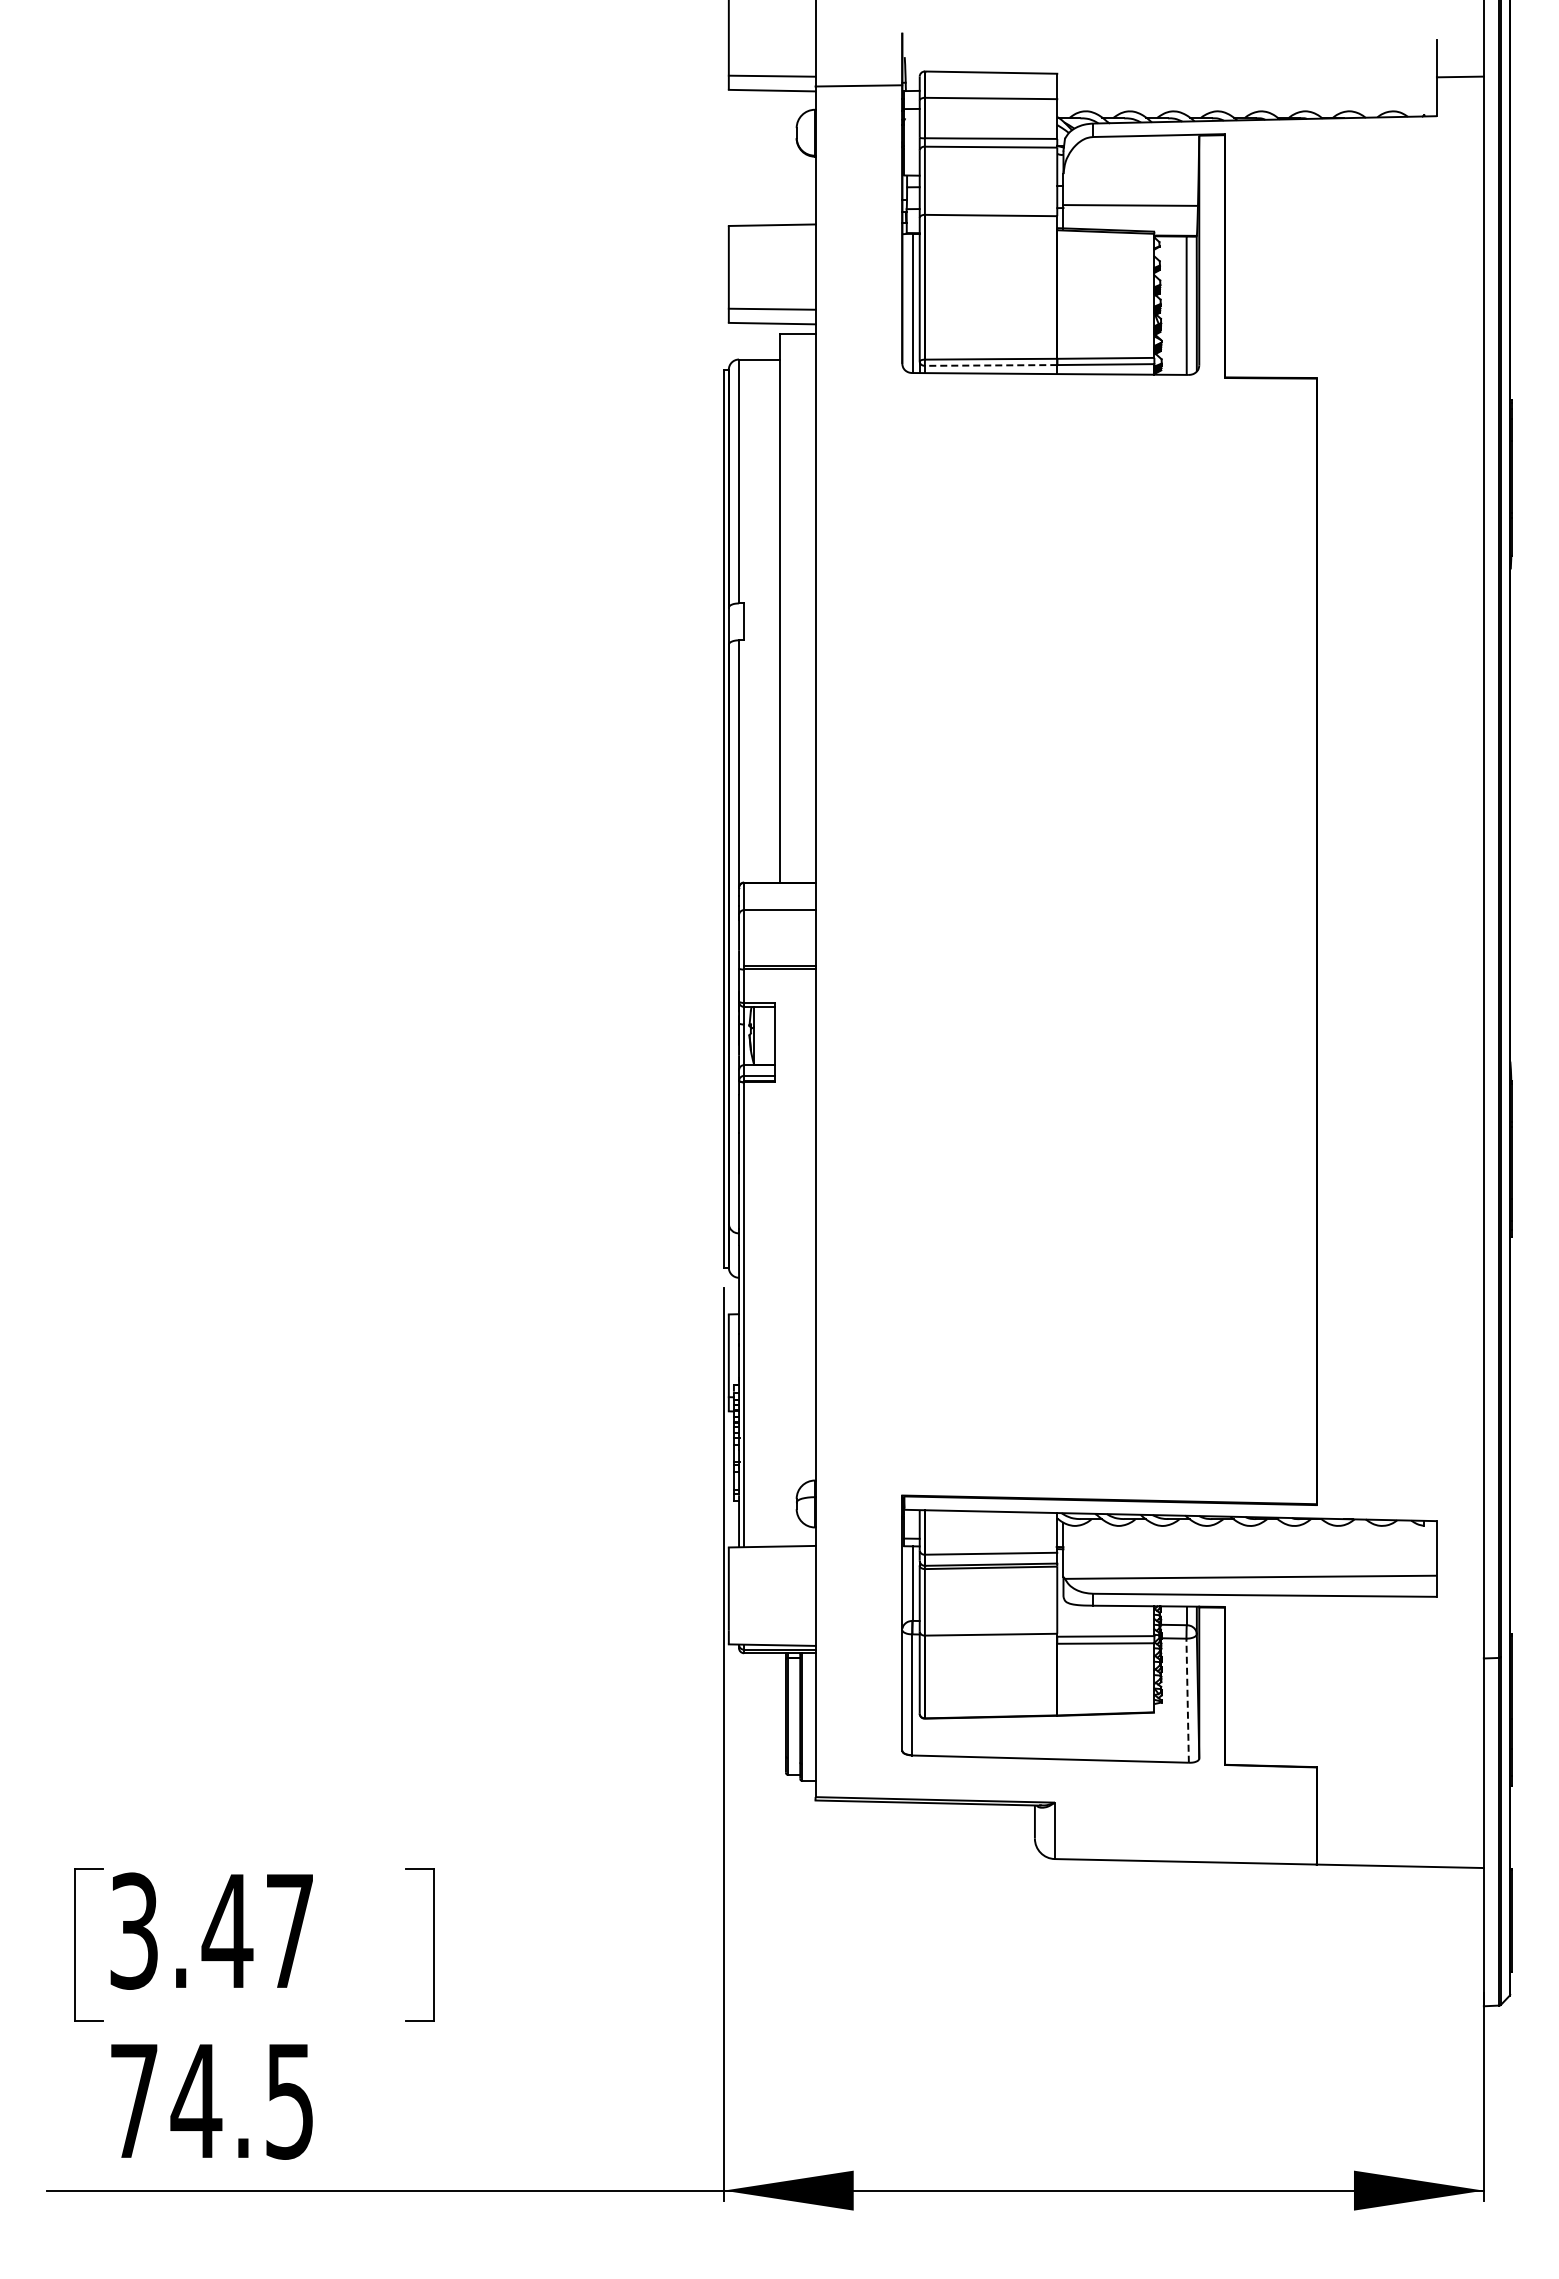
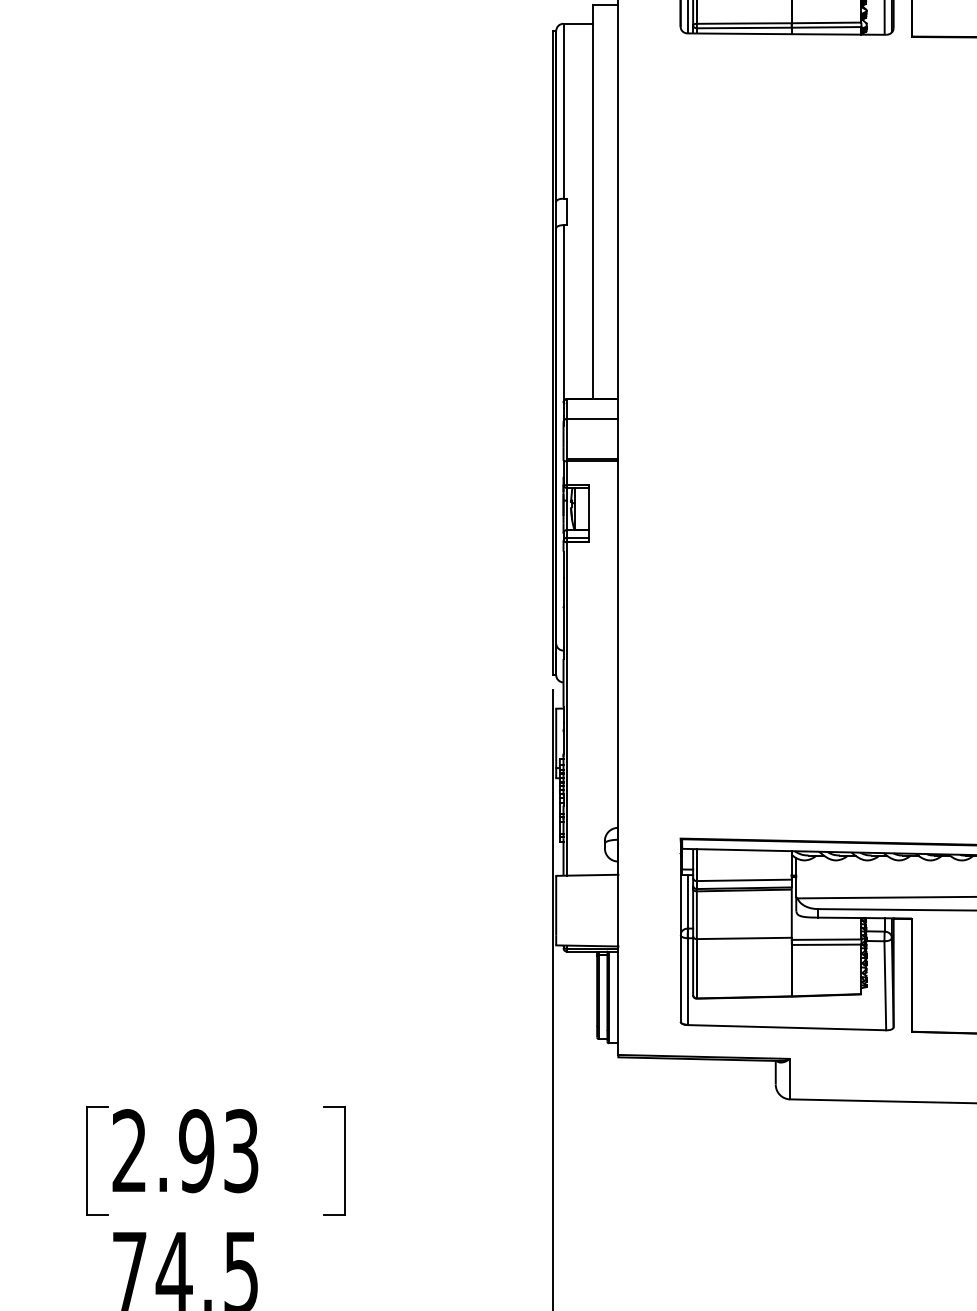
line: (990, 365) -> (743, 28), dashed -> solid
line: (1187, 1700) -> (885, 985), dashed -> solid
text: (211, 1930) -> (185, 1150), 3.47 -> 2.93

